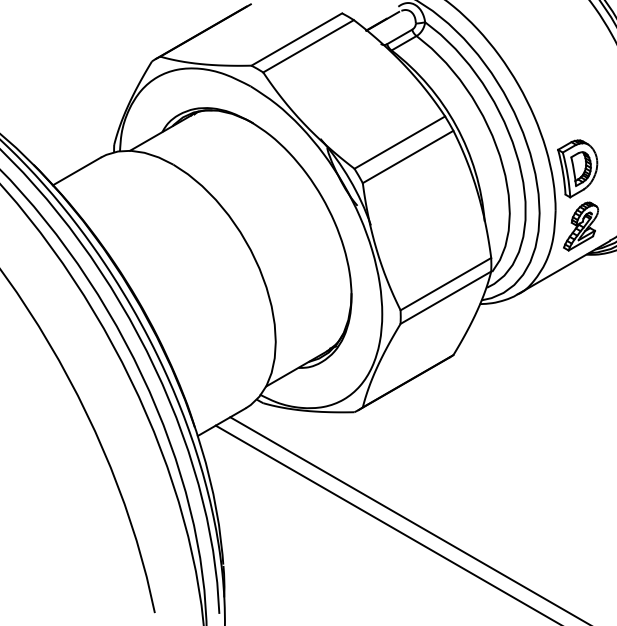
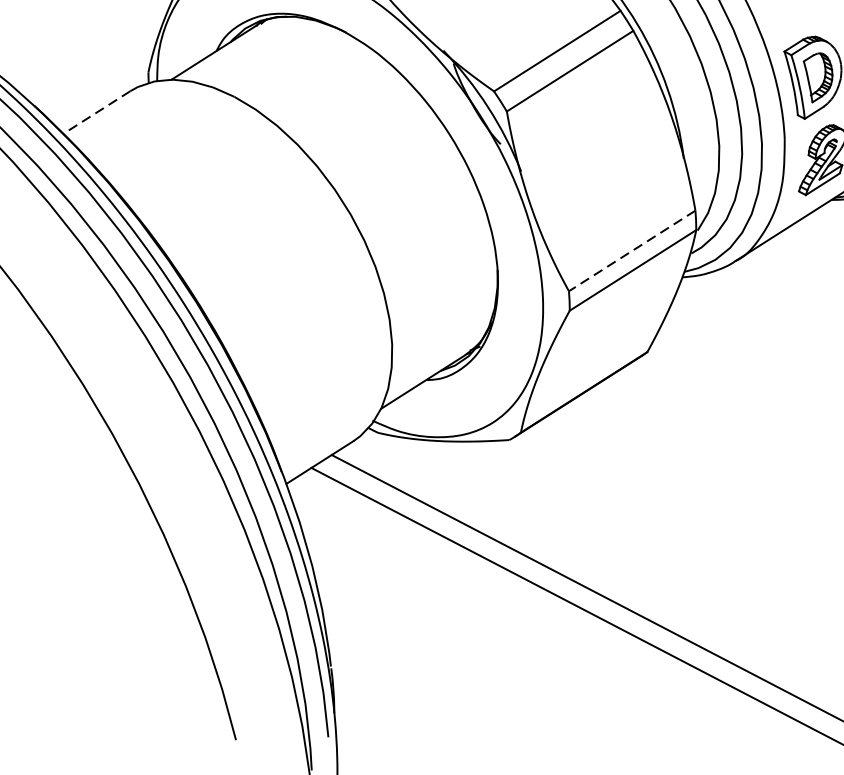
line: (76, 171) -> (96, 112), solid -> dashed
line: (445, 284) -> (631, 251), solid -> dashed

